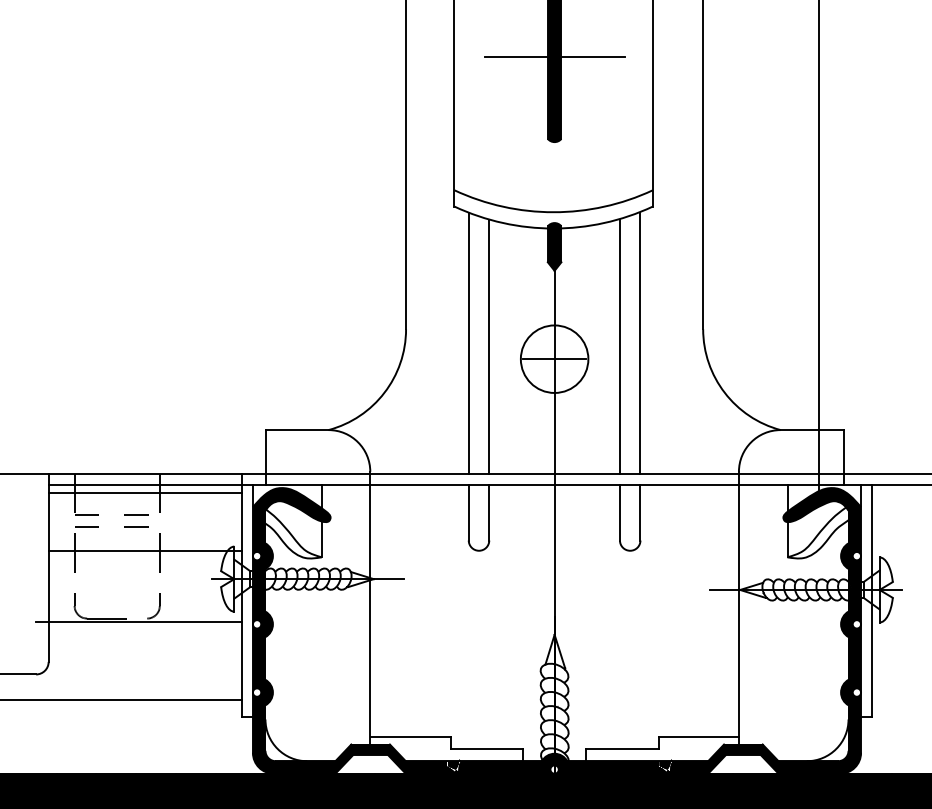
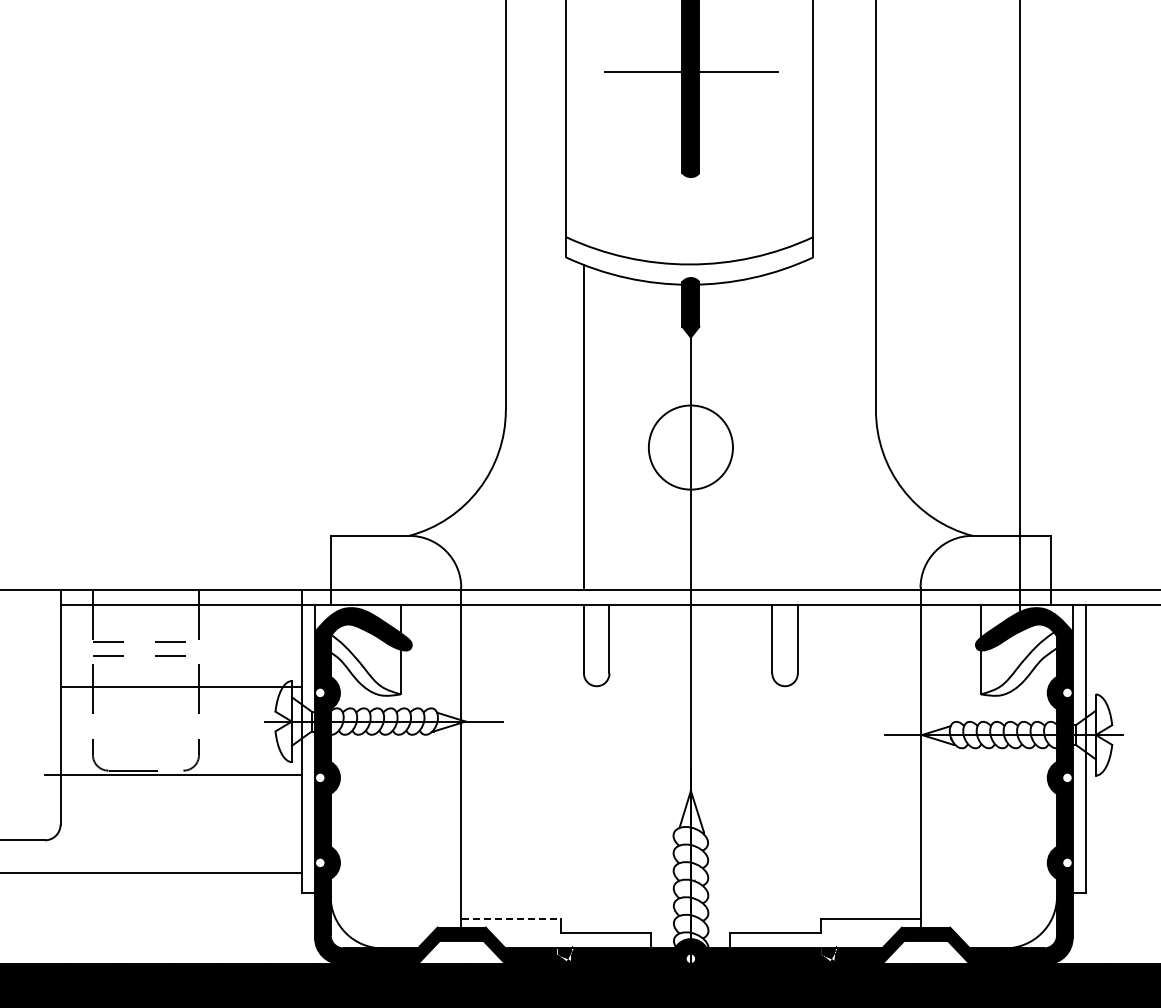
line: (640, 343) -> (797, 427), removed
line: (489, 346) -> (609, 431), removed
line: (620, 346) -> (772, 431), removed
line: (554, 359) -> (690, 447), removed
line: (144, 493) -> (180, 614), removed
line: (410, 737) -> (511, 918), solid -> dashed

